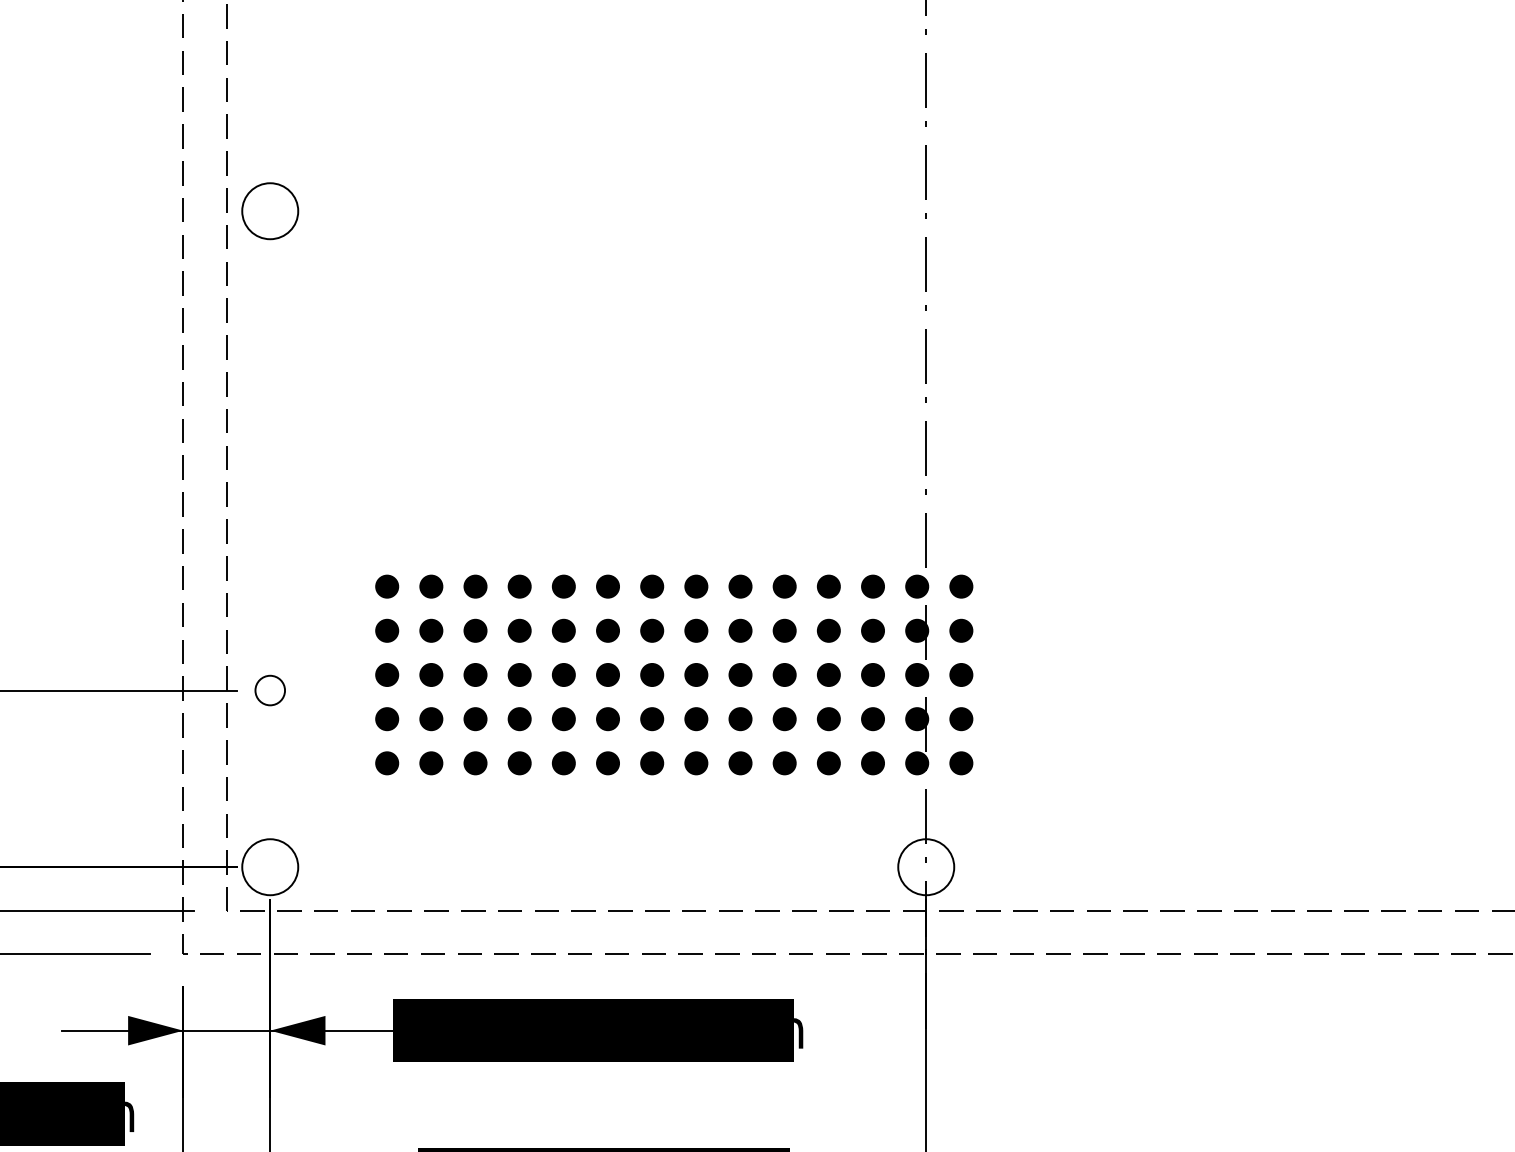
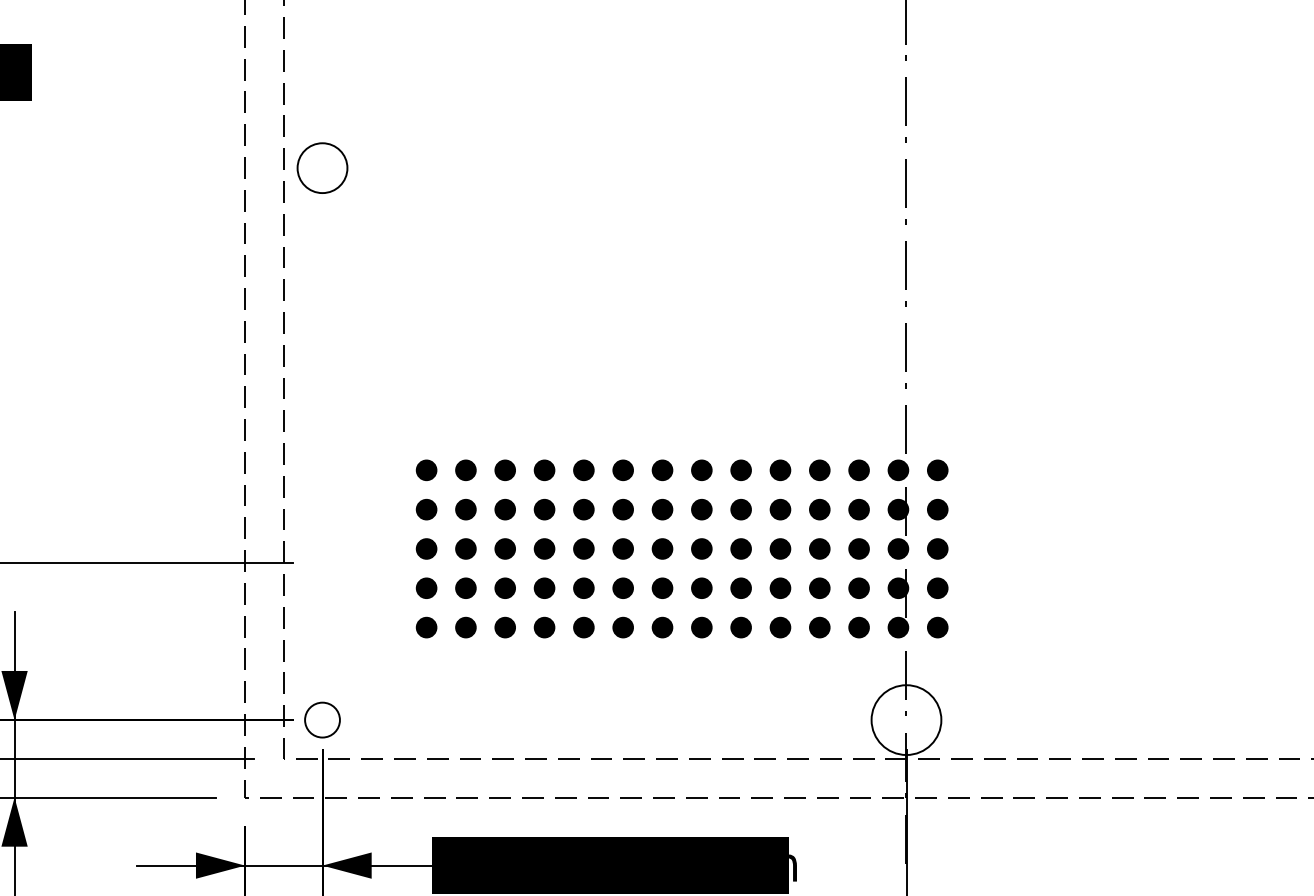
circle: (270, 211) -> (322, 168), moved
circle: (269, 690) -> (321, 562), removed
circle: (270, 867) -> (322, 720), size x0.7
circle: (926, 867) -> (906, 720), size x1.4

